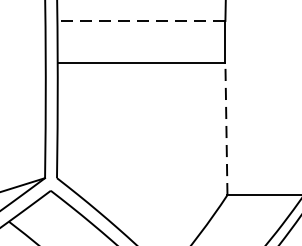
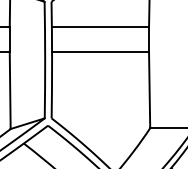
line: (141, 20) -> (100, 27), dashed -> solid
line: (226, 128) -> (149, 89), dashed -> solid

